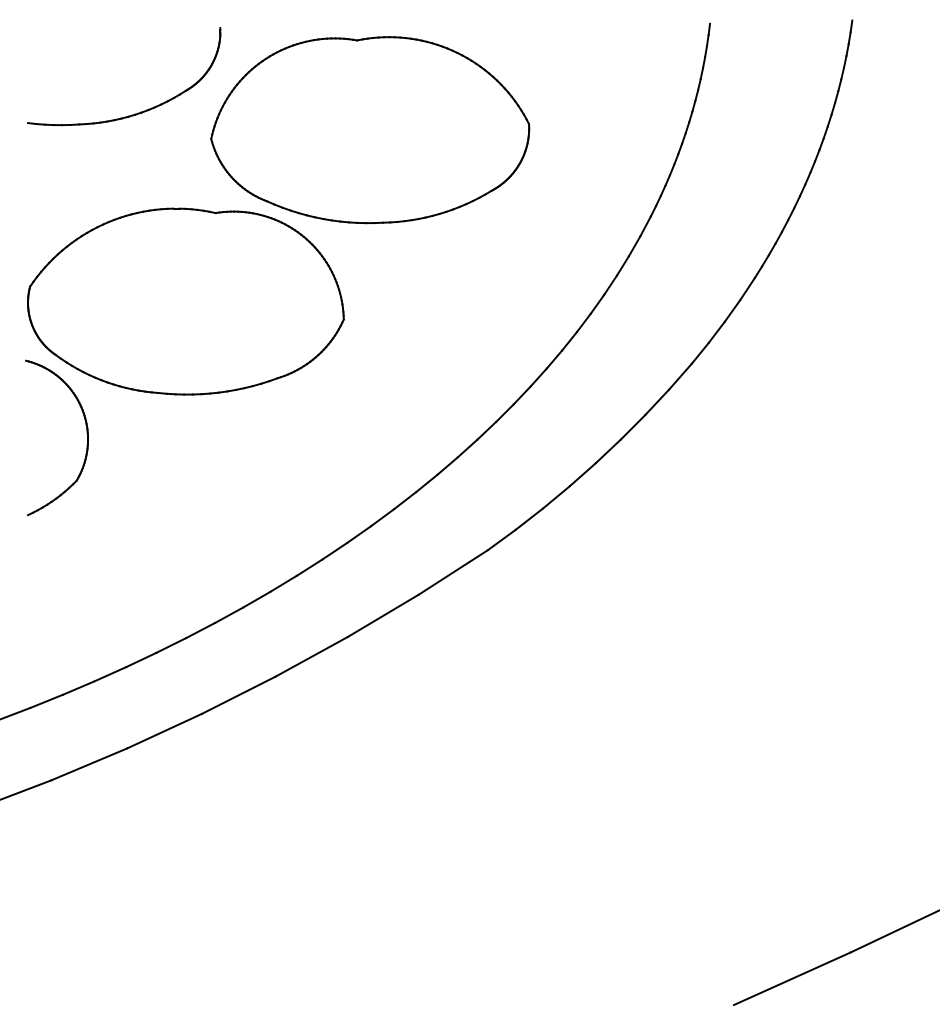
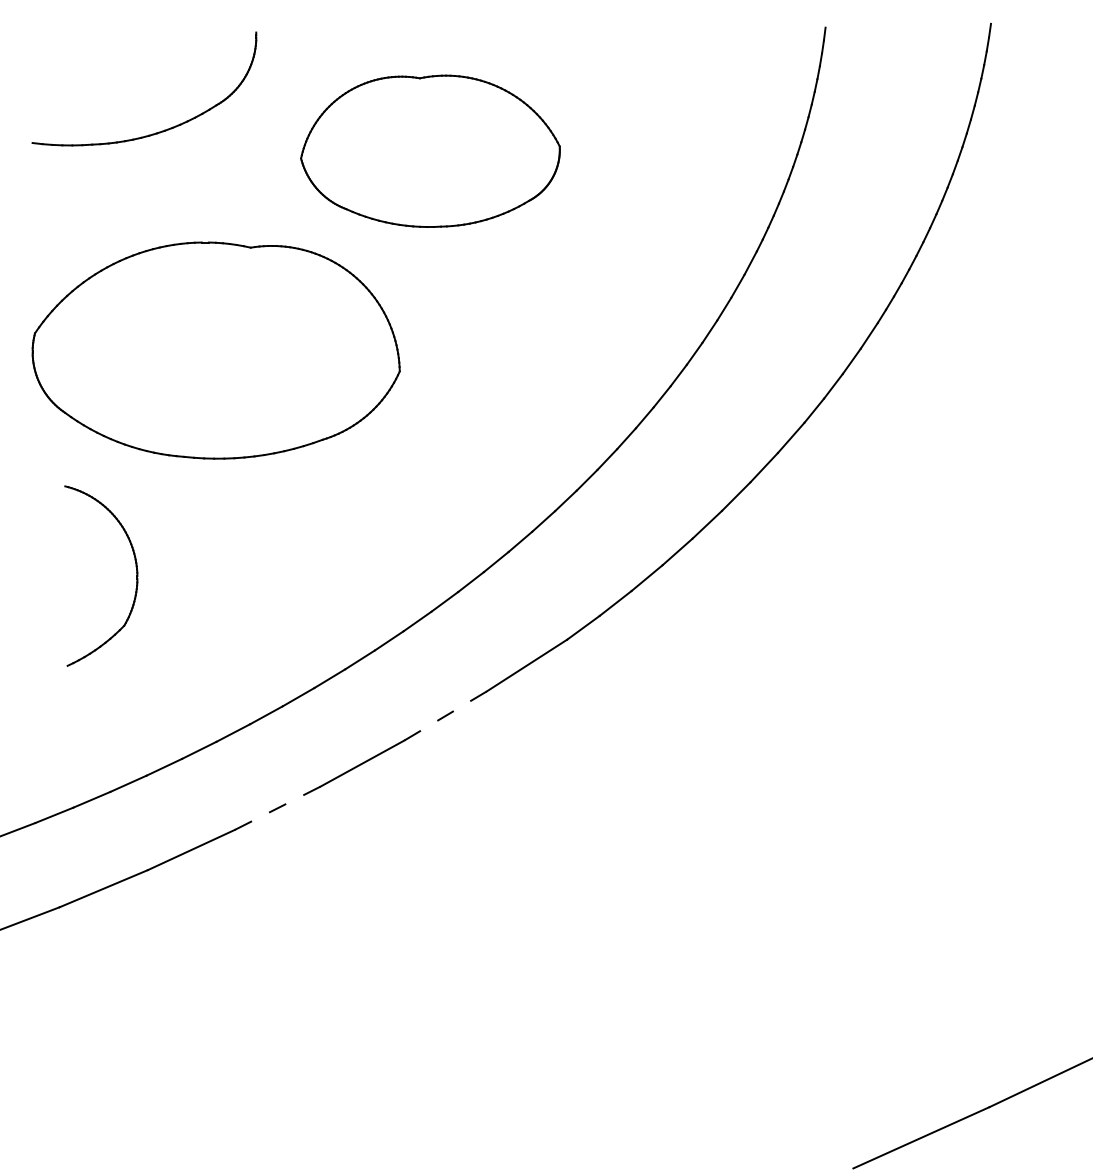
part: (370, 130) -> (430, 151), size x0.7
part: (87, 437) -> (136, 575), moved
line: (383, 616) -> (445, 716), solid -> dashed
line: (238, 695) -> (277, 808), solid -> dashed

